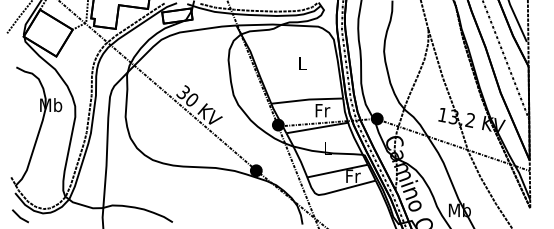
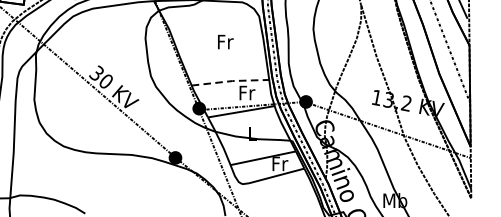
text: (302, 63) -> (225, 42), L -> Fr
line: (307, 99) -> (230, 81), solid -> dashed

